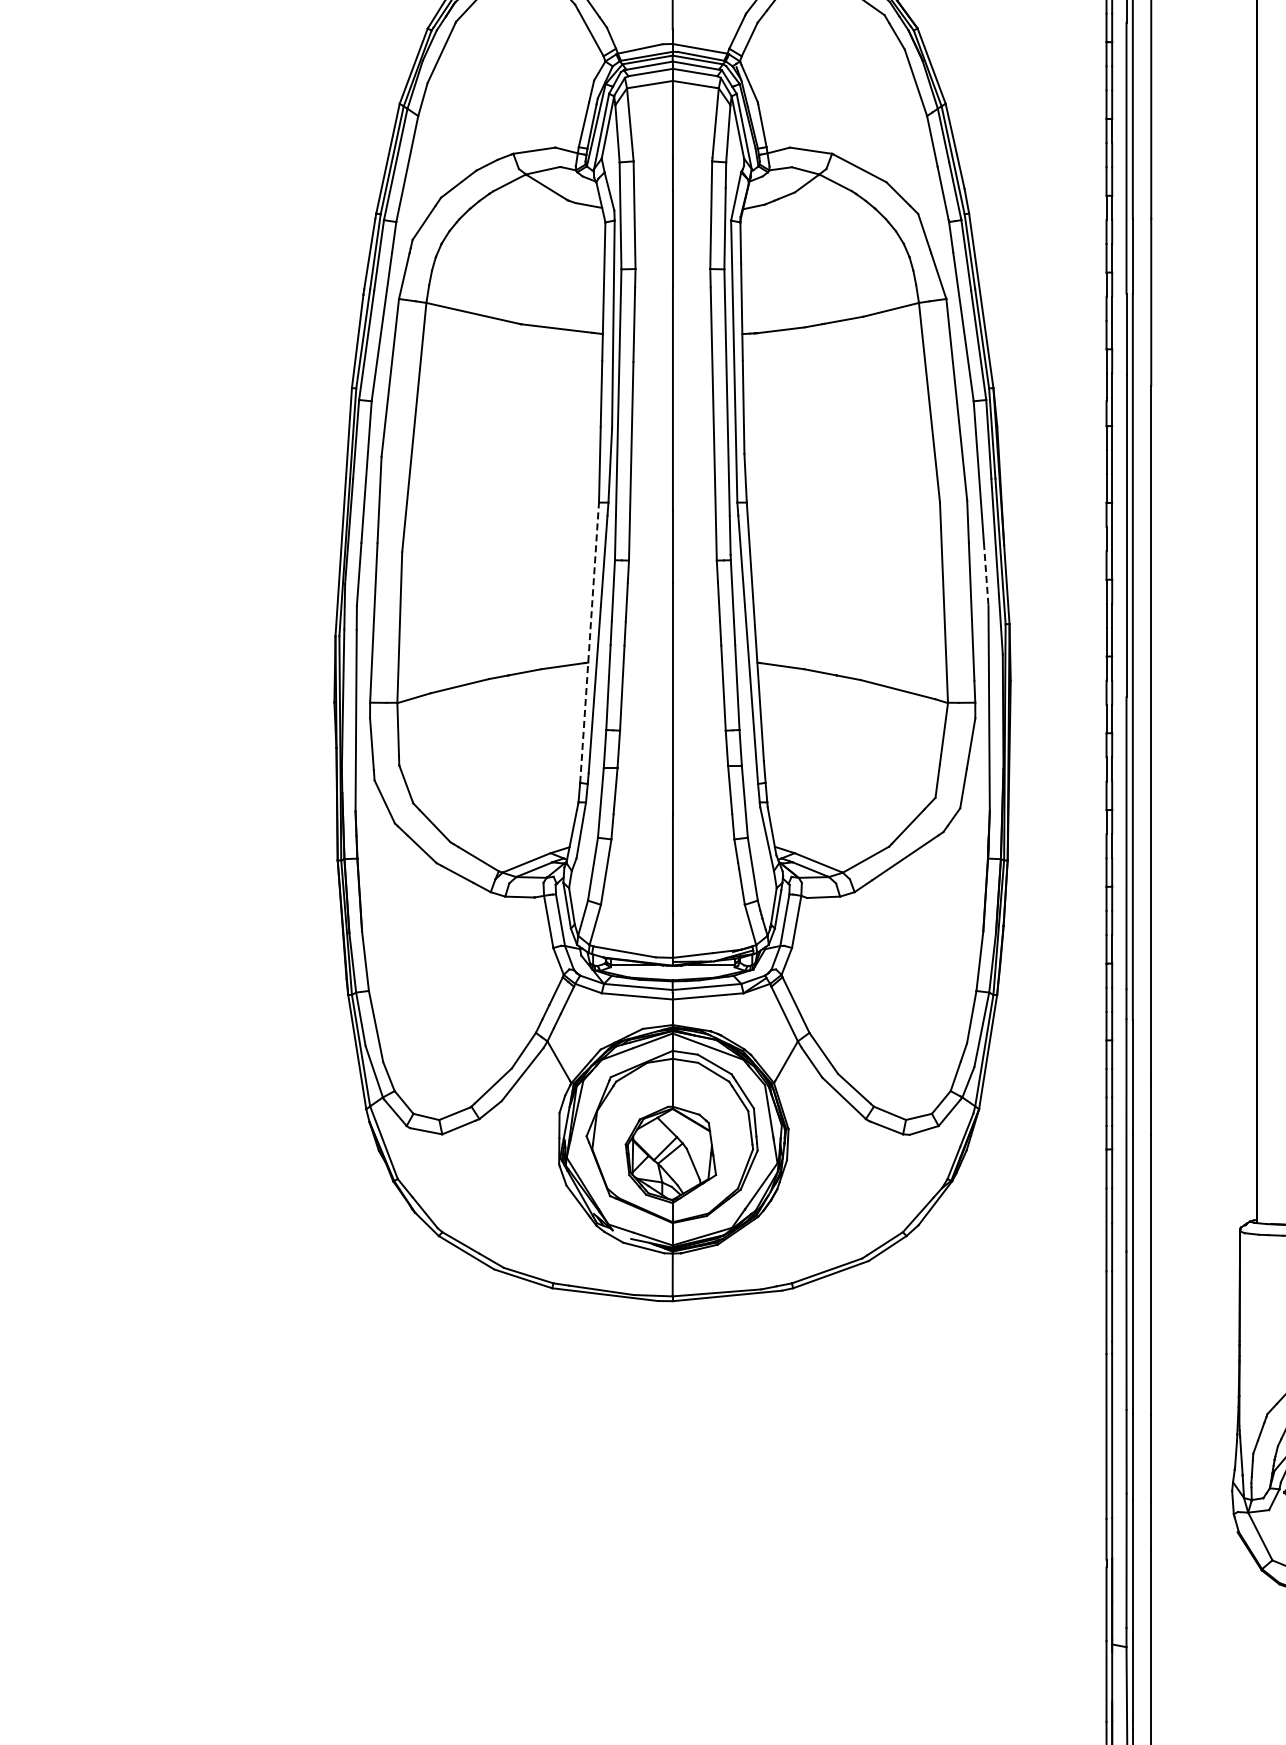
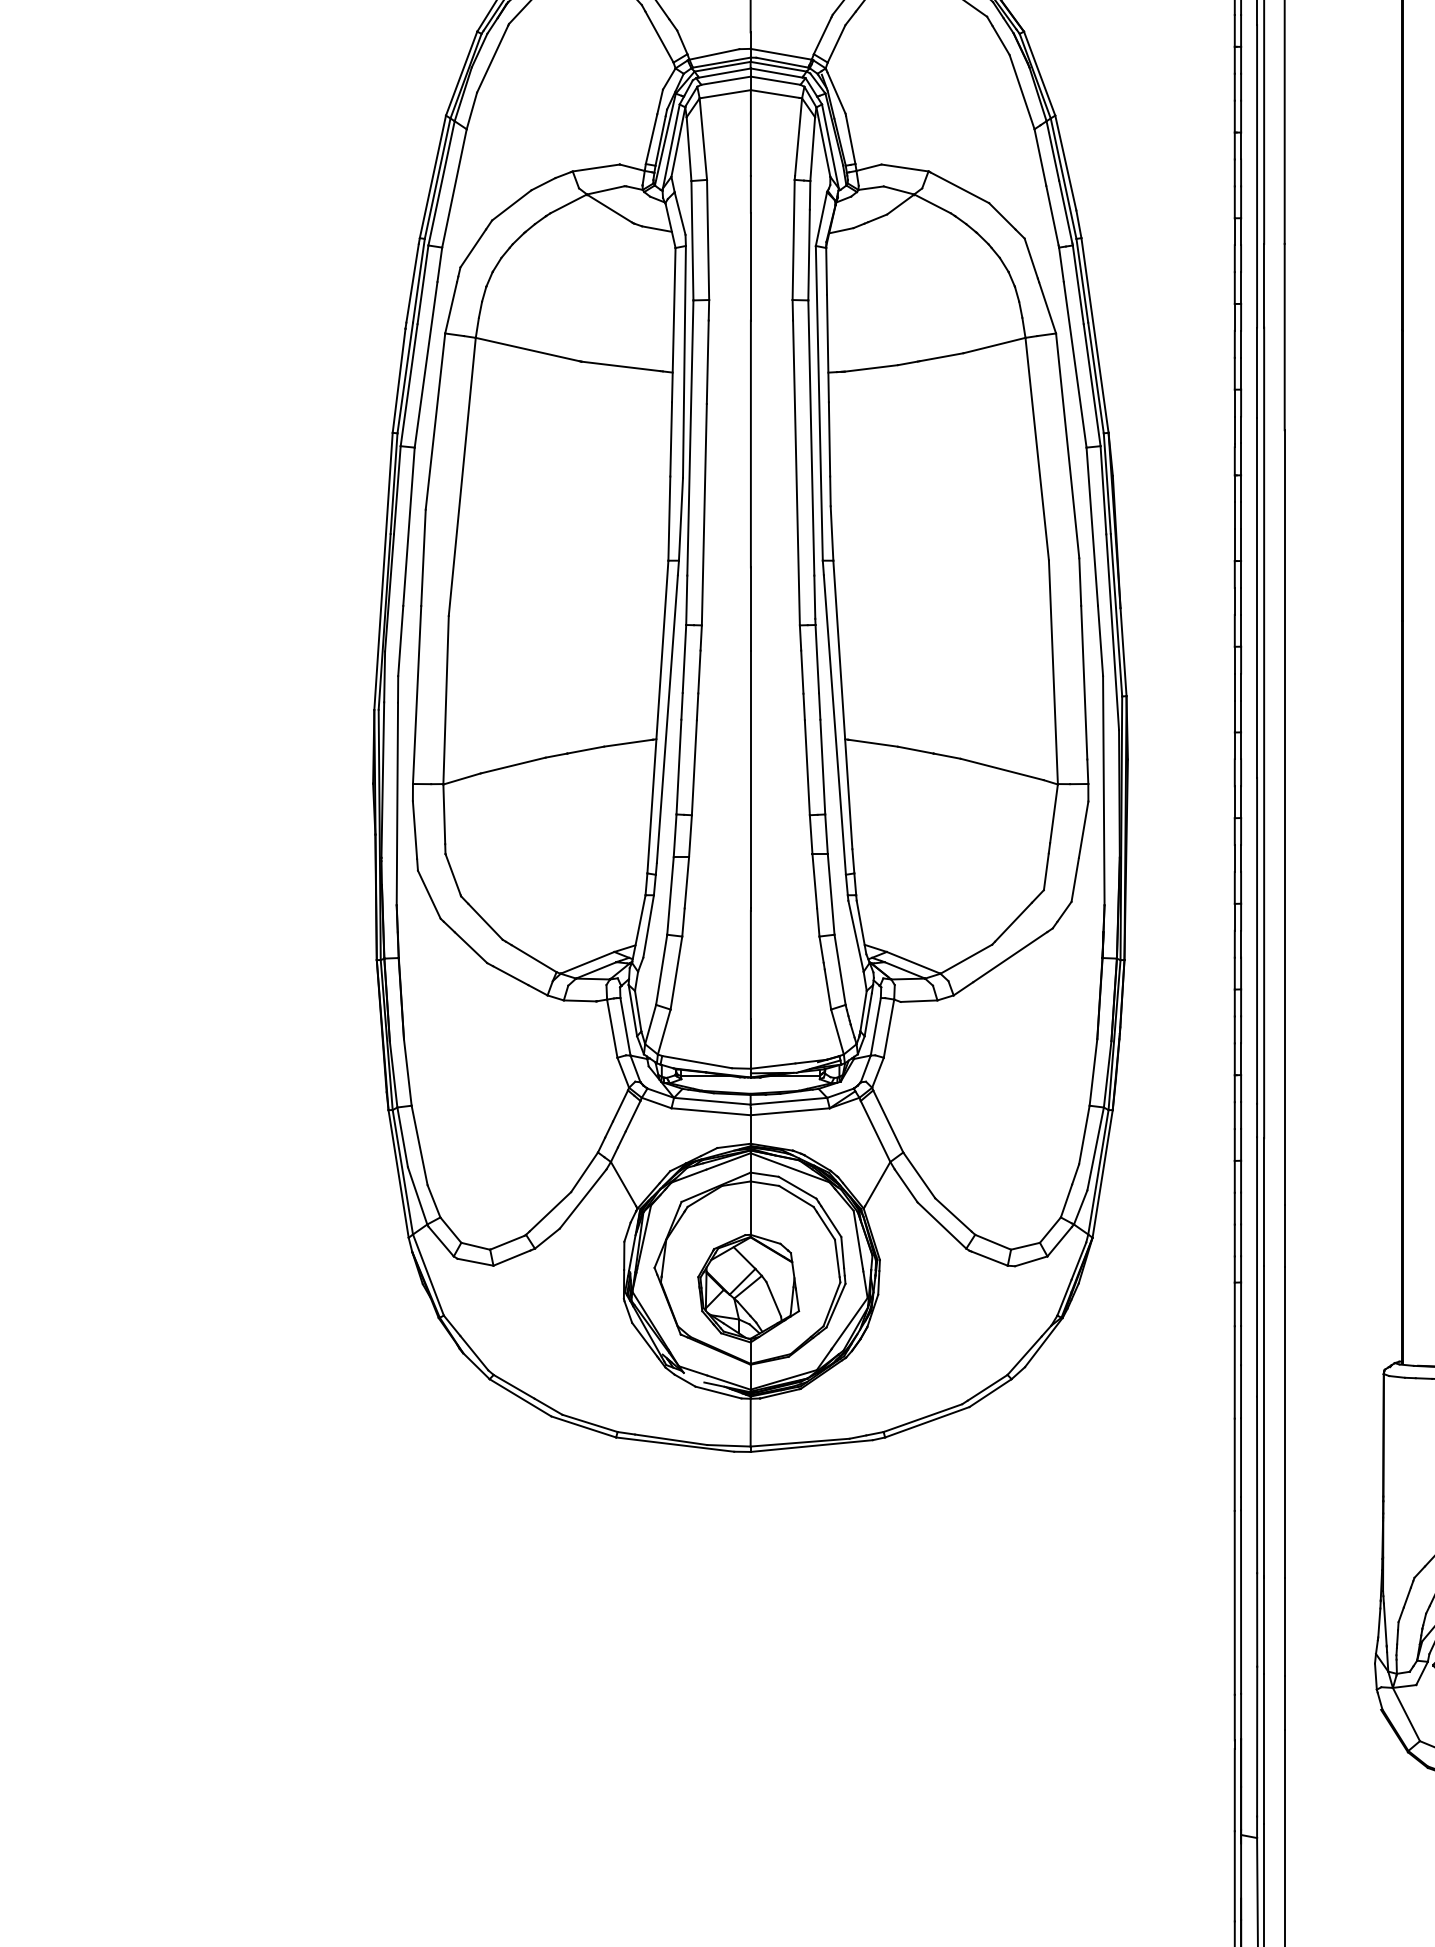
line: (986, 574) -> (1100, 640), dashed -> solid
line: (589, 642) -> (657, 716), dashed -> solid

